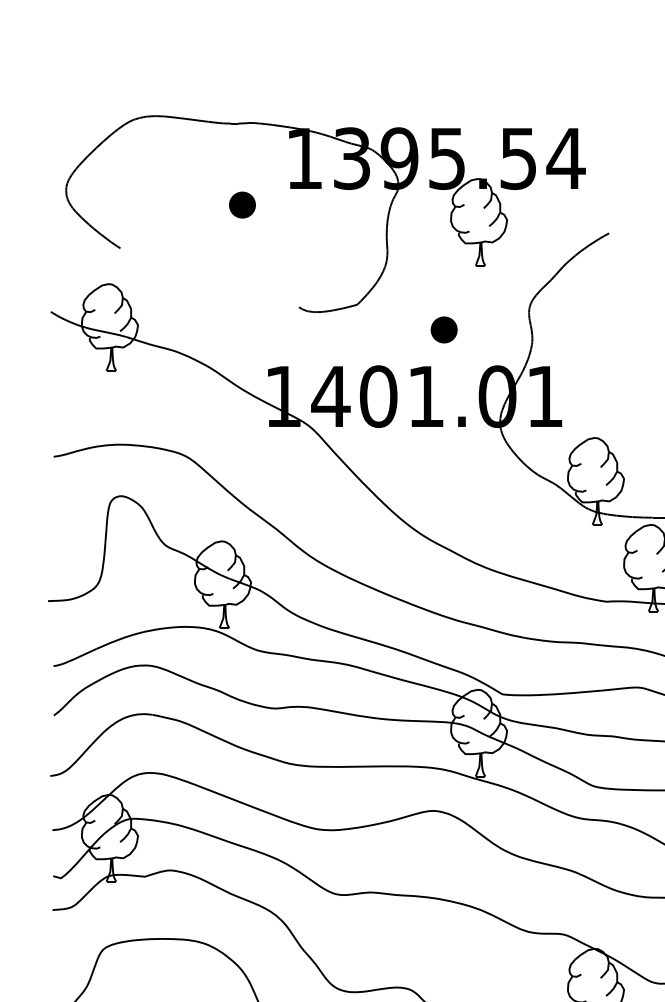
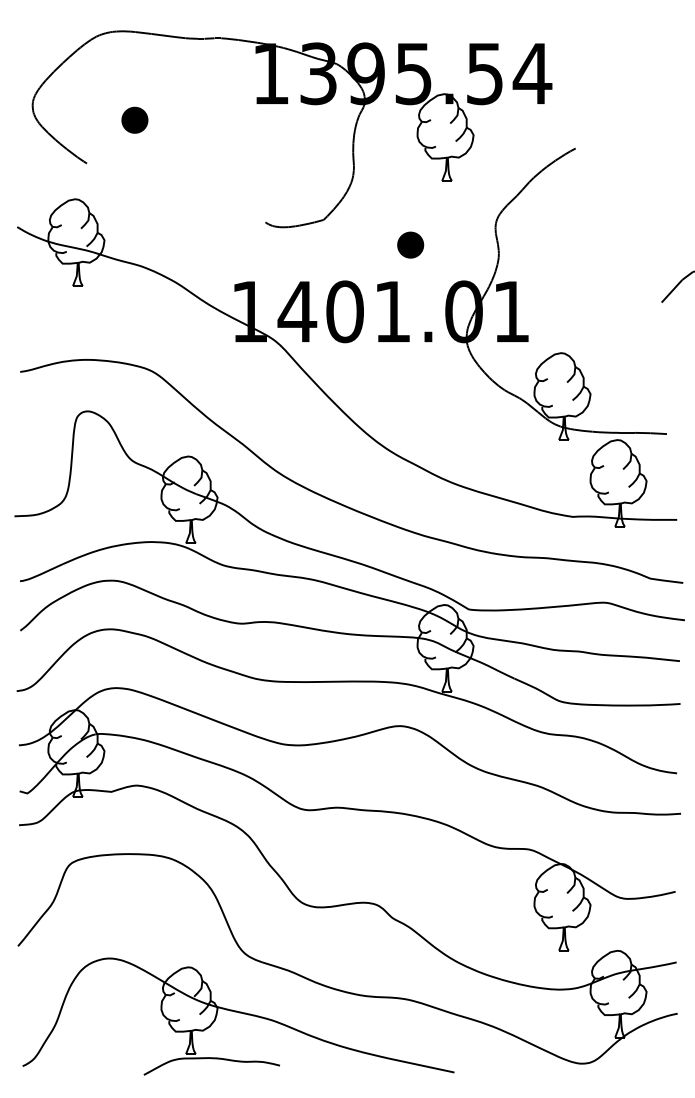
part: (242, 204) -> (134, 119), moved

